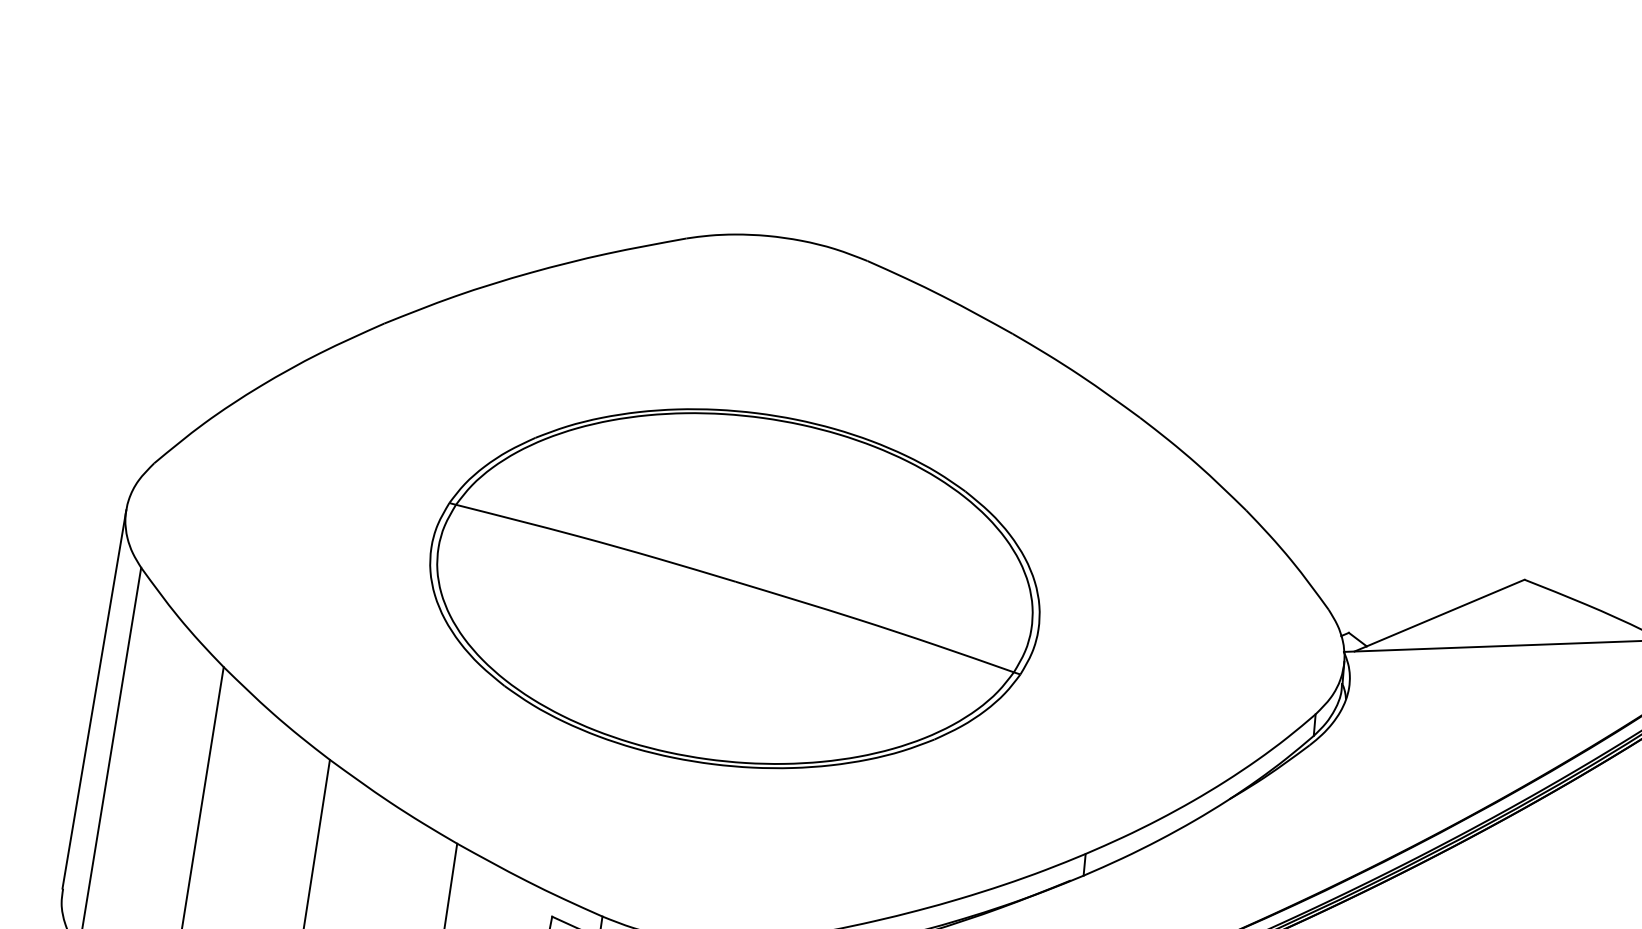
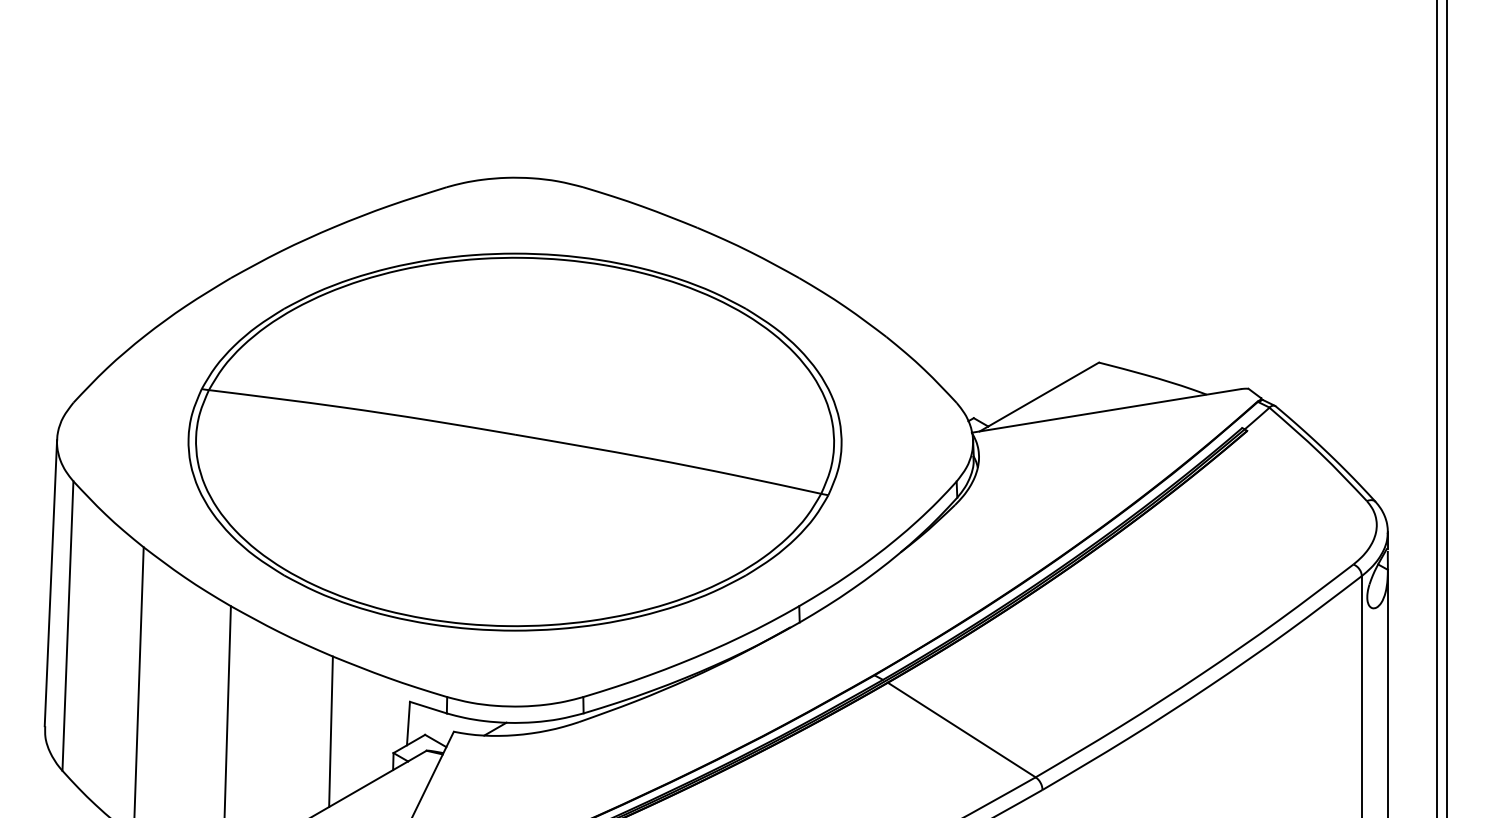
part: (734, 587) -> (514, 441), size x1.43

